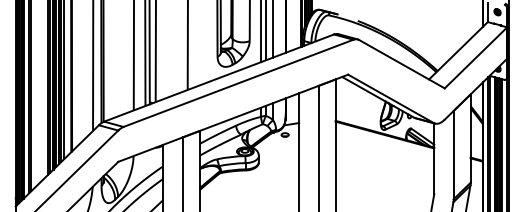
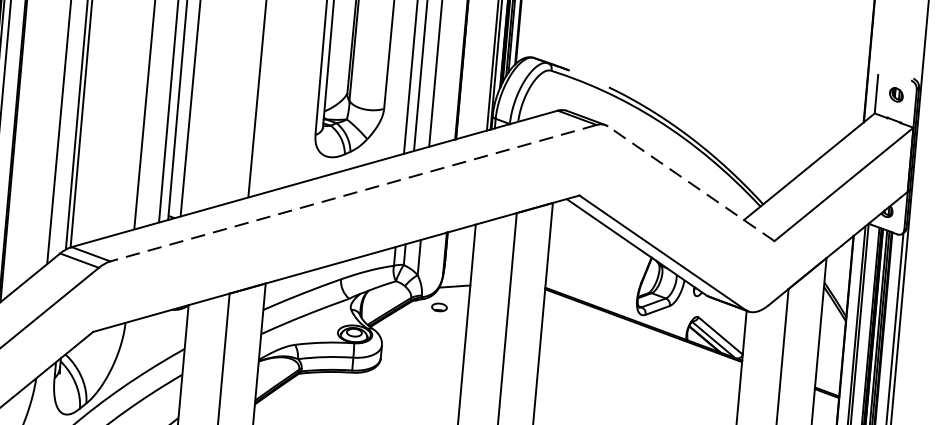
line: (401, 63) -> (690, 182), solid -> dashed
line: (238, 83) -> (353, 193), solid -> dashed

